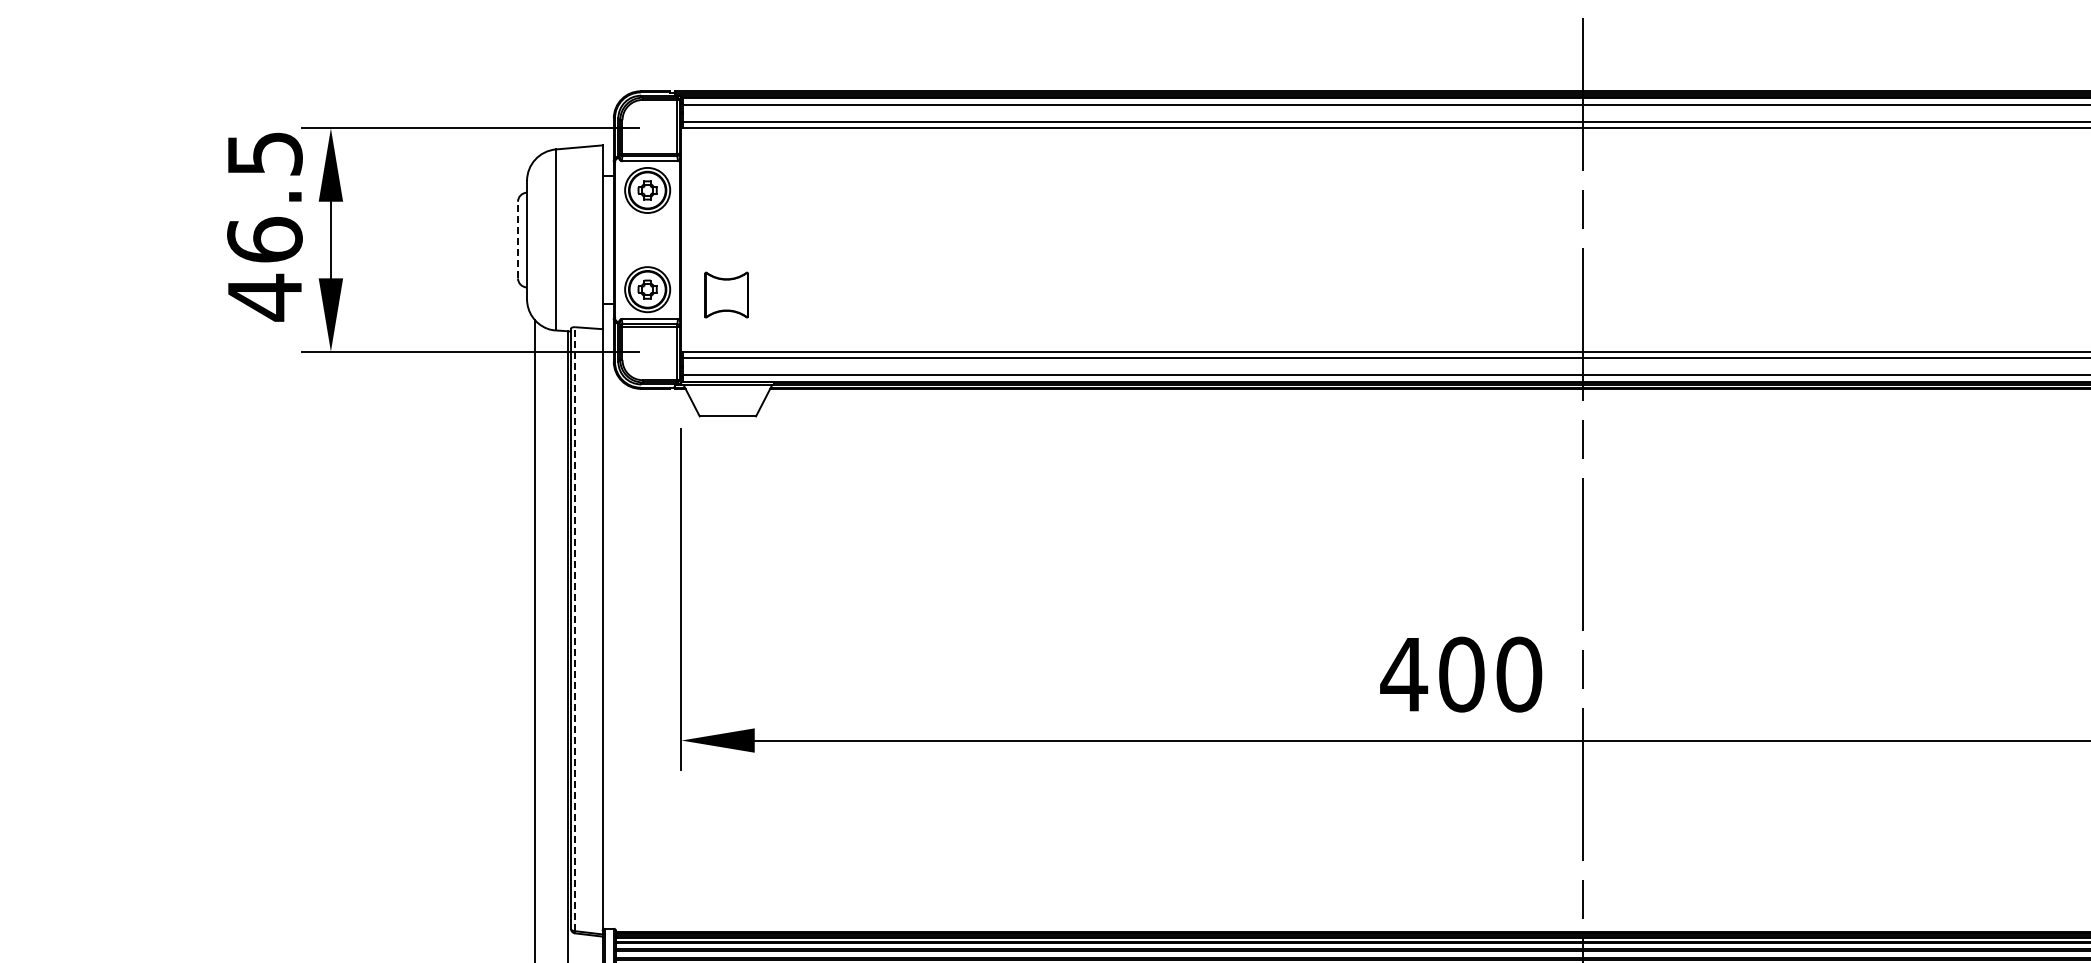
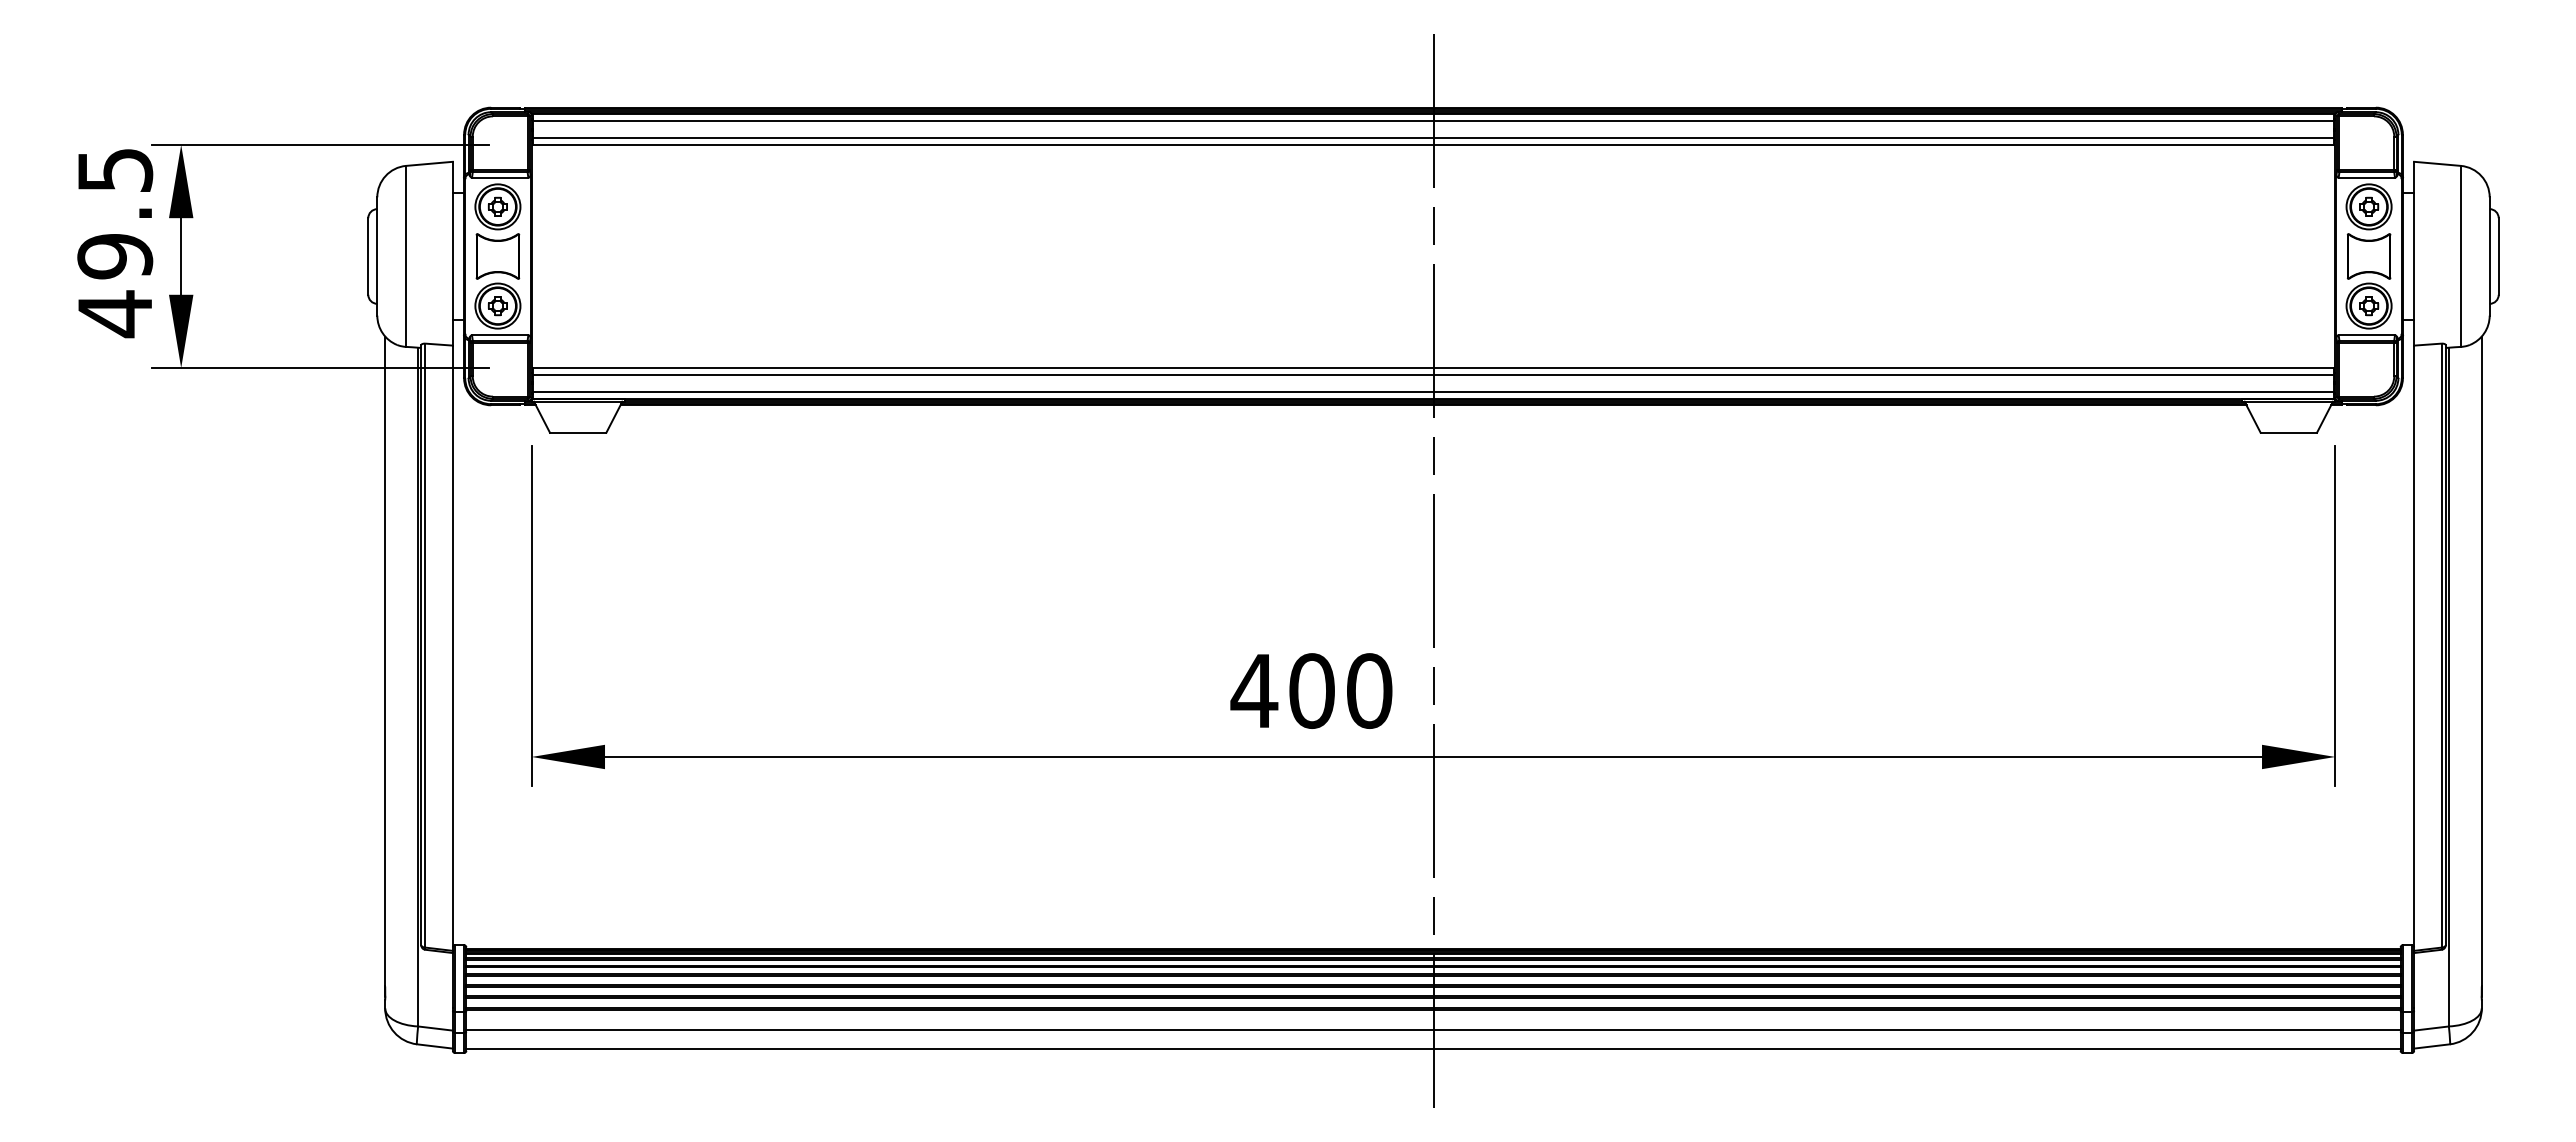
text: (265, 240) -> (115, 256), 46.5 -> 49.5
line: (518, 240) -> (368, 256), dashed -> solid
part: (726, 295) -> (497, 256), moved
line: (575, 629) -> (425, 645), dashed -> solid

